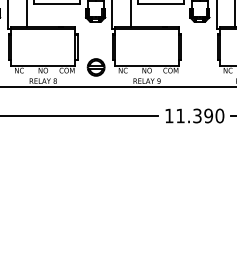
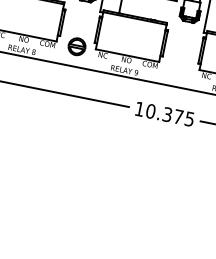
text: (200, 115) -> (170, 114), 11.390 -> 10.375

